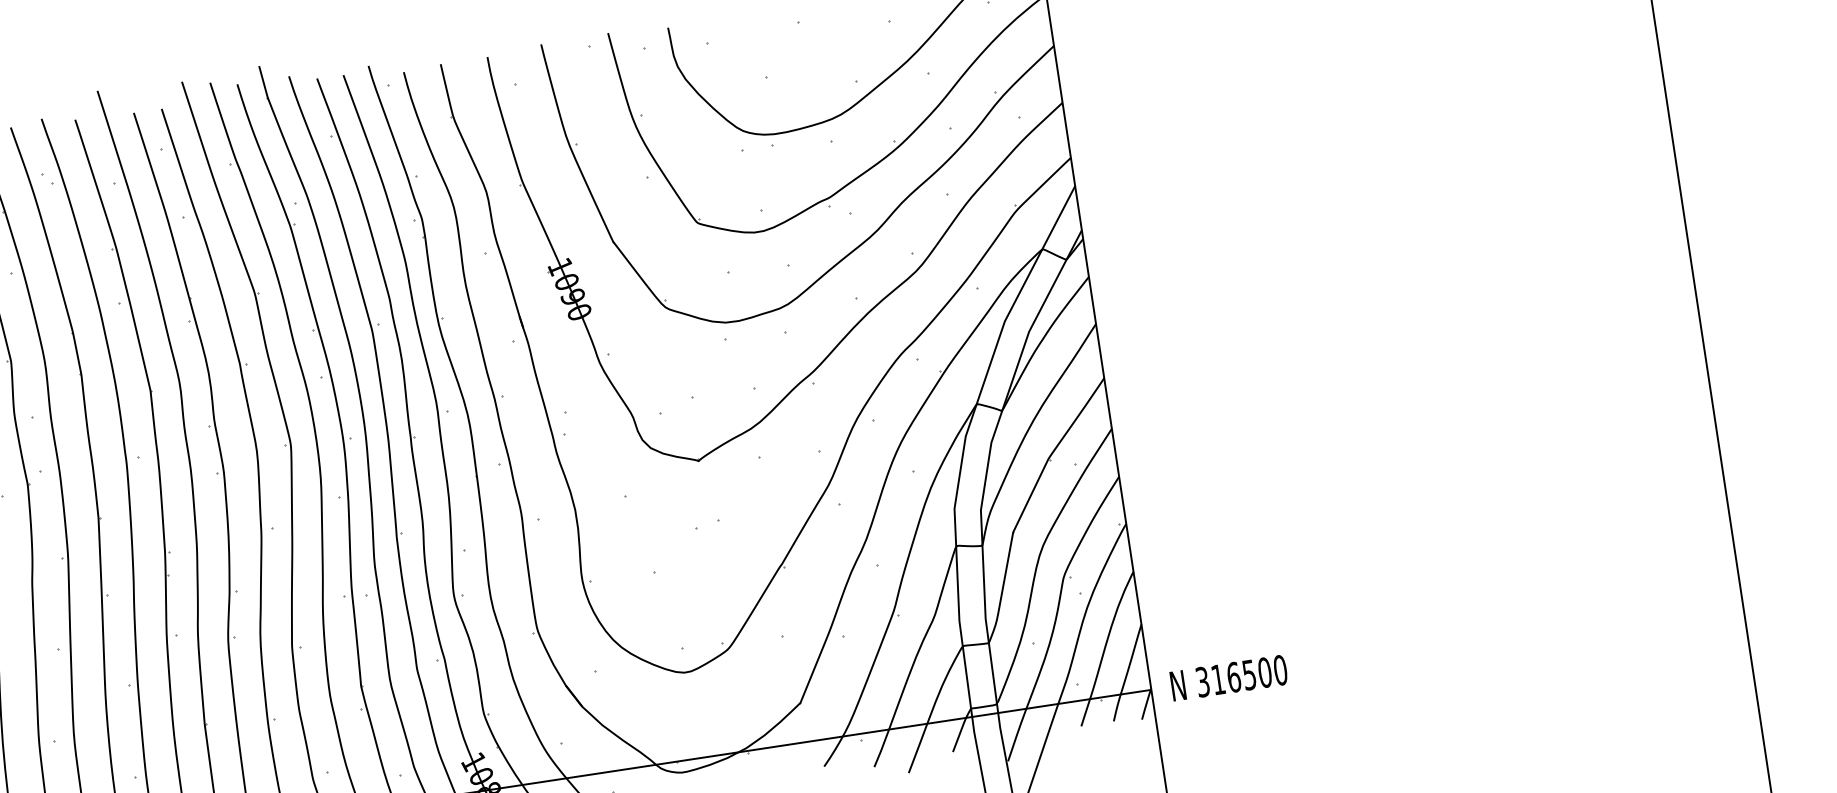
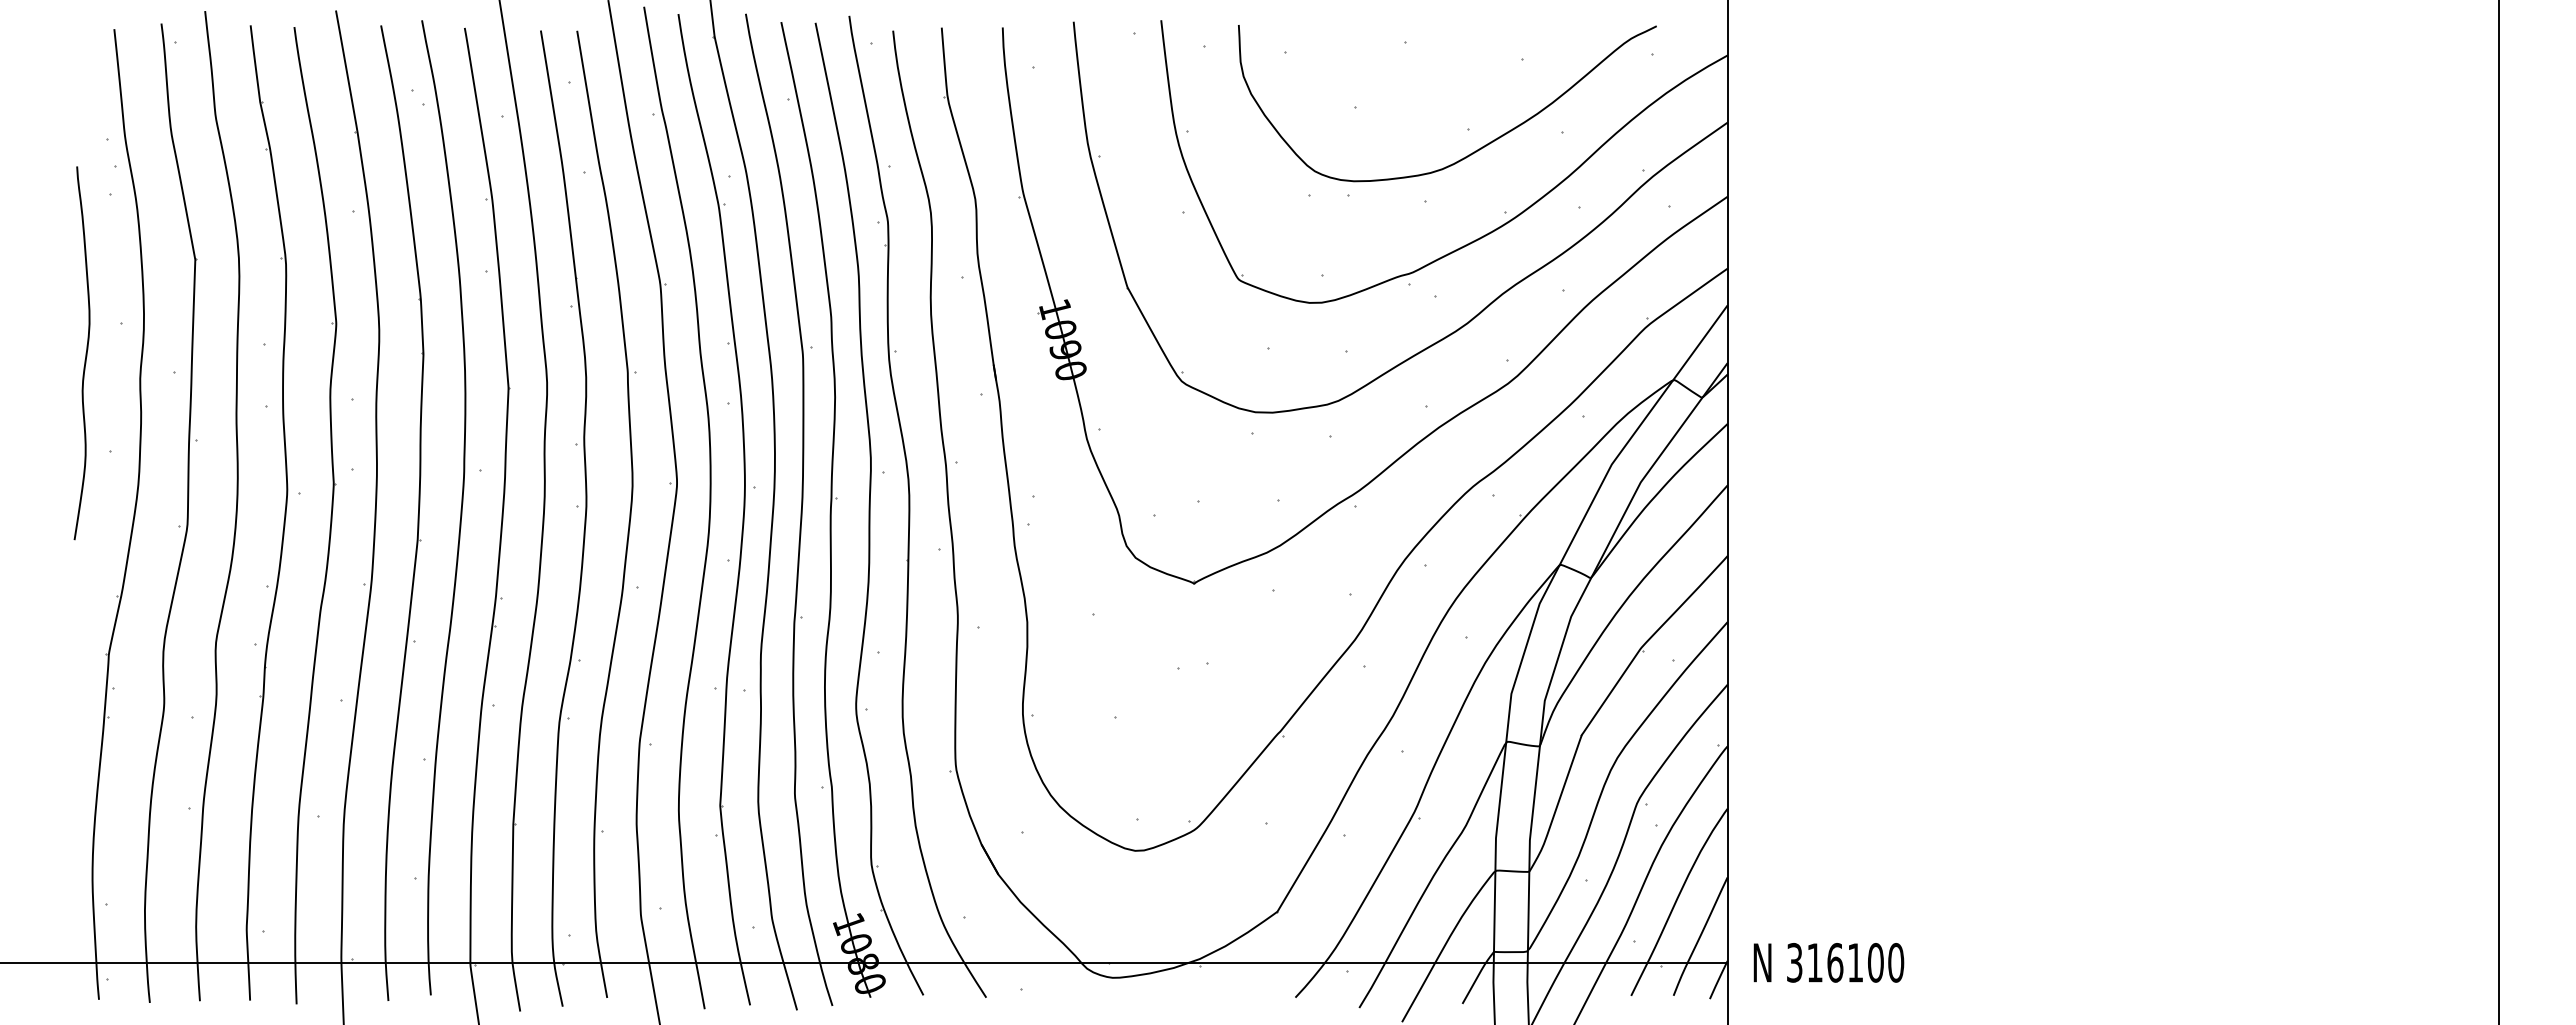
text: (1249, 674) -> (1855, 962), 316500 -> 316100

